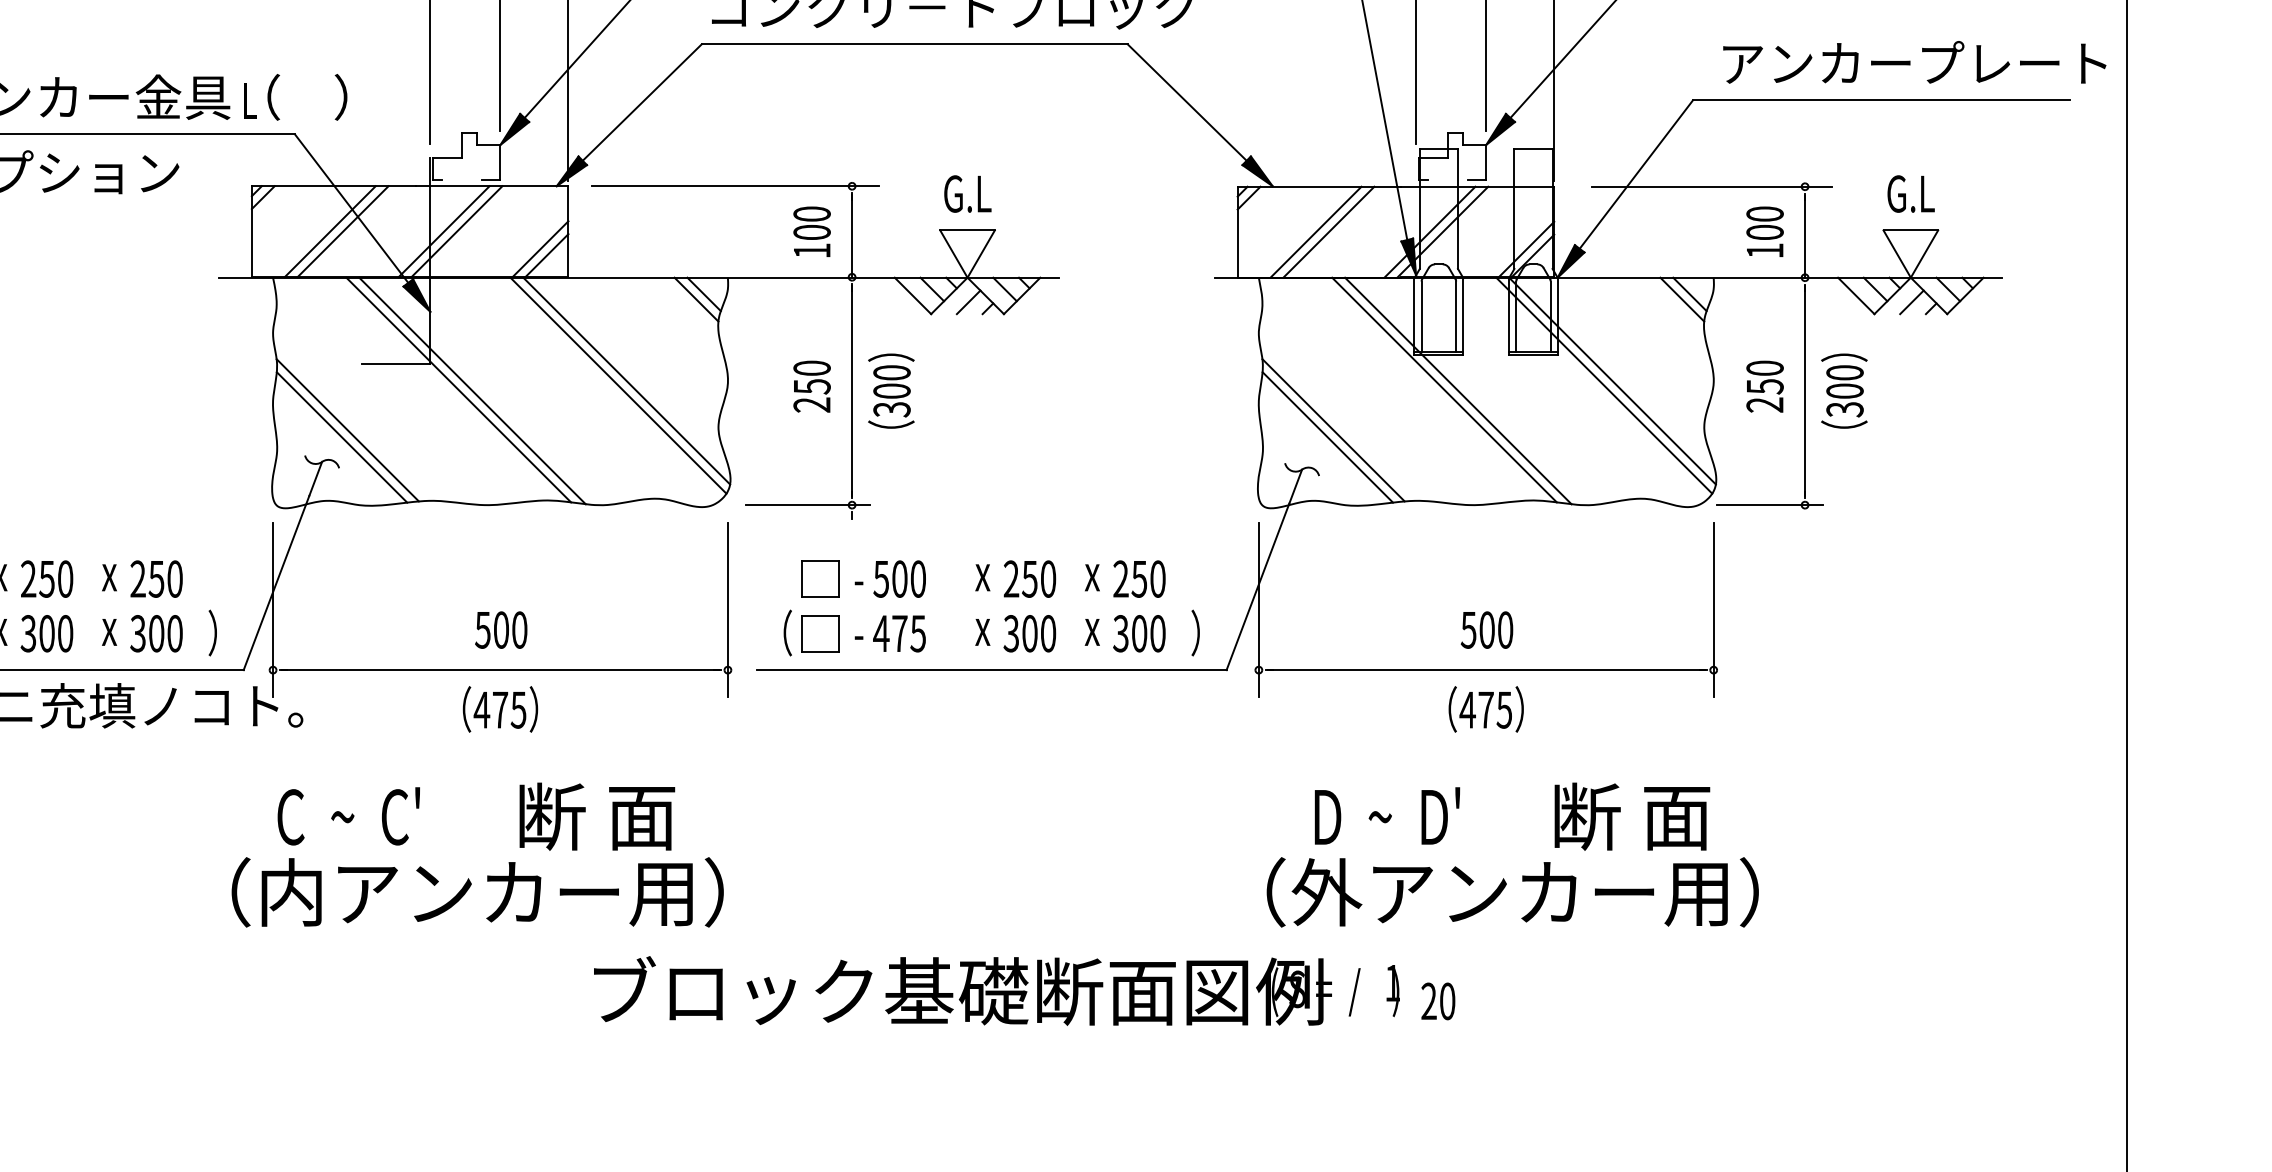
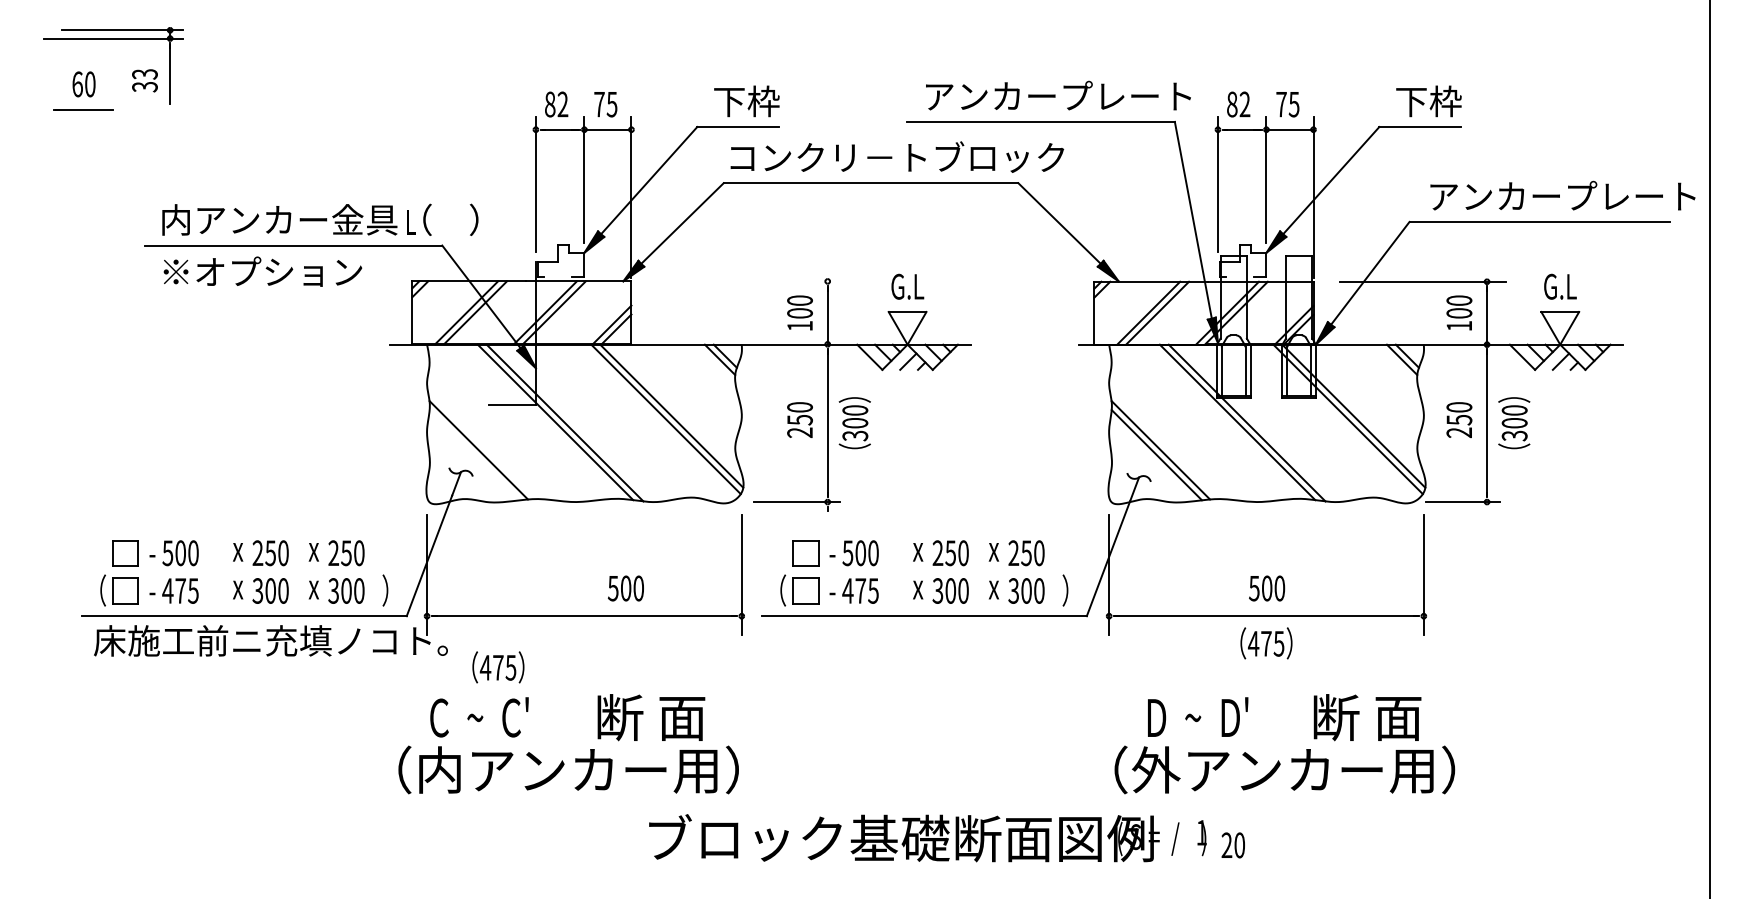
line: (736, 186) -> (747, 281), removed
line: (341, 437) -> (474, 455), removed
text: (500, 630) -> (625, 588), moved
text: (500, 709) -> (498, 667), moved

